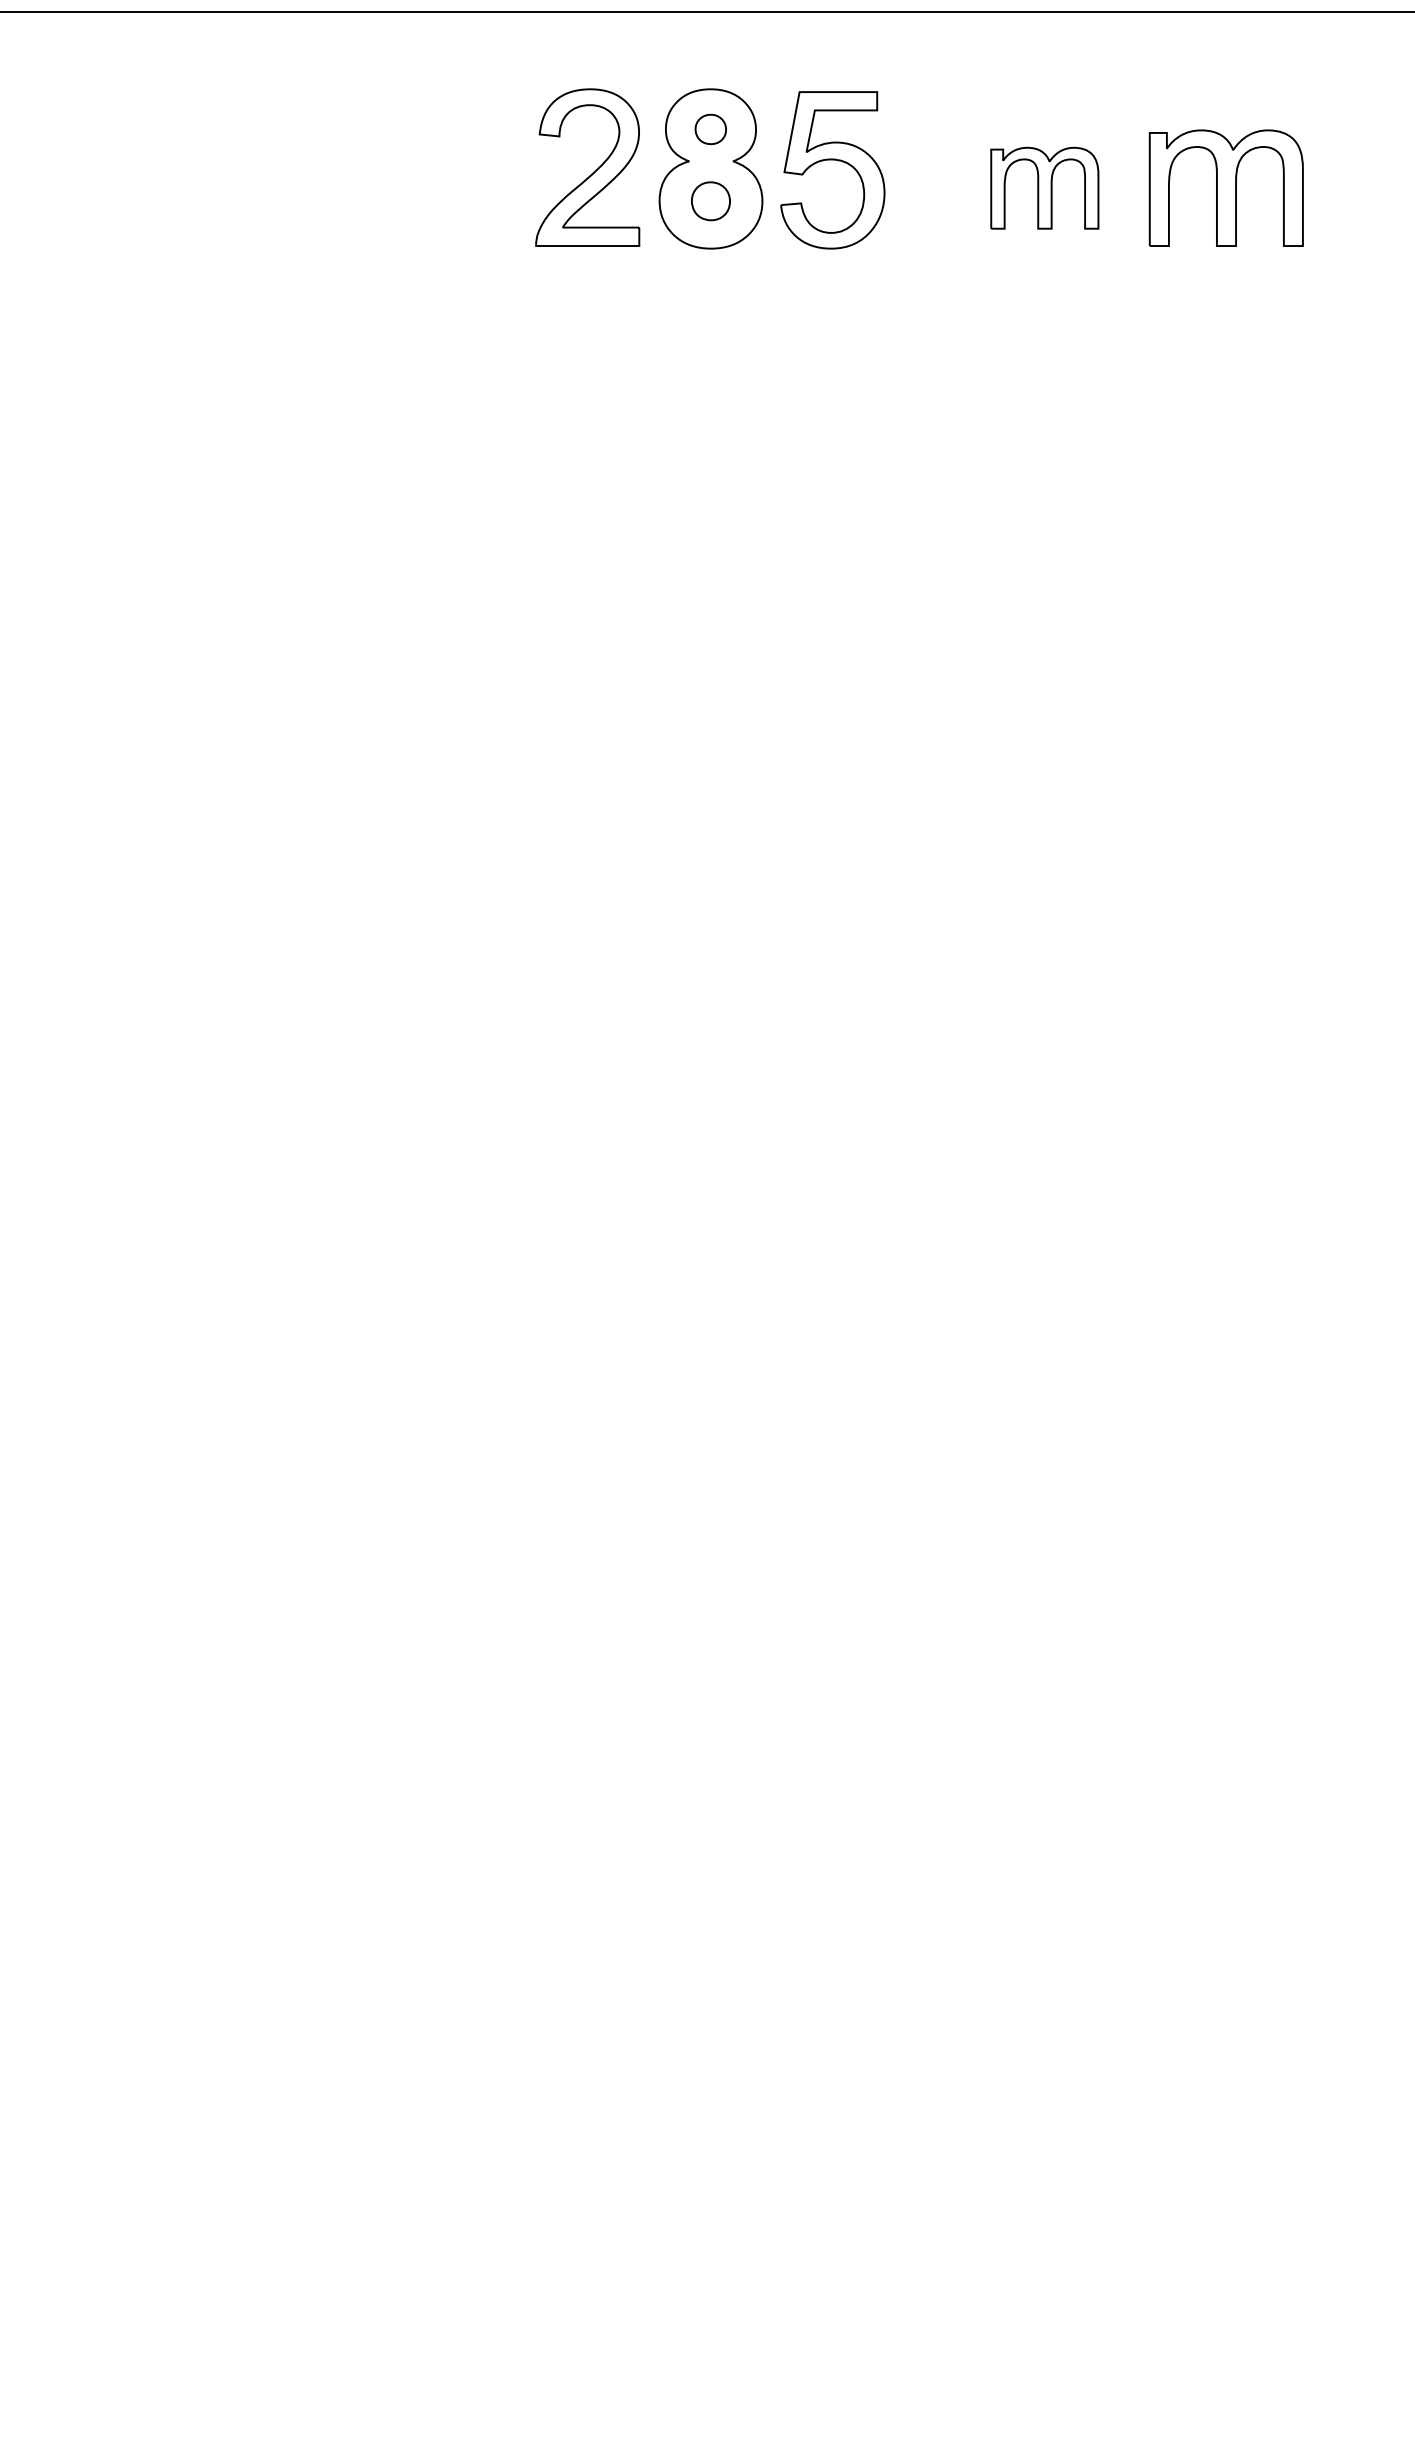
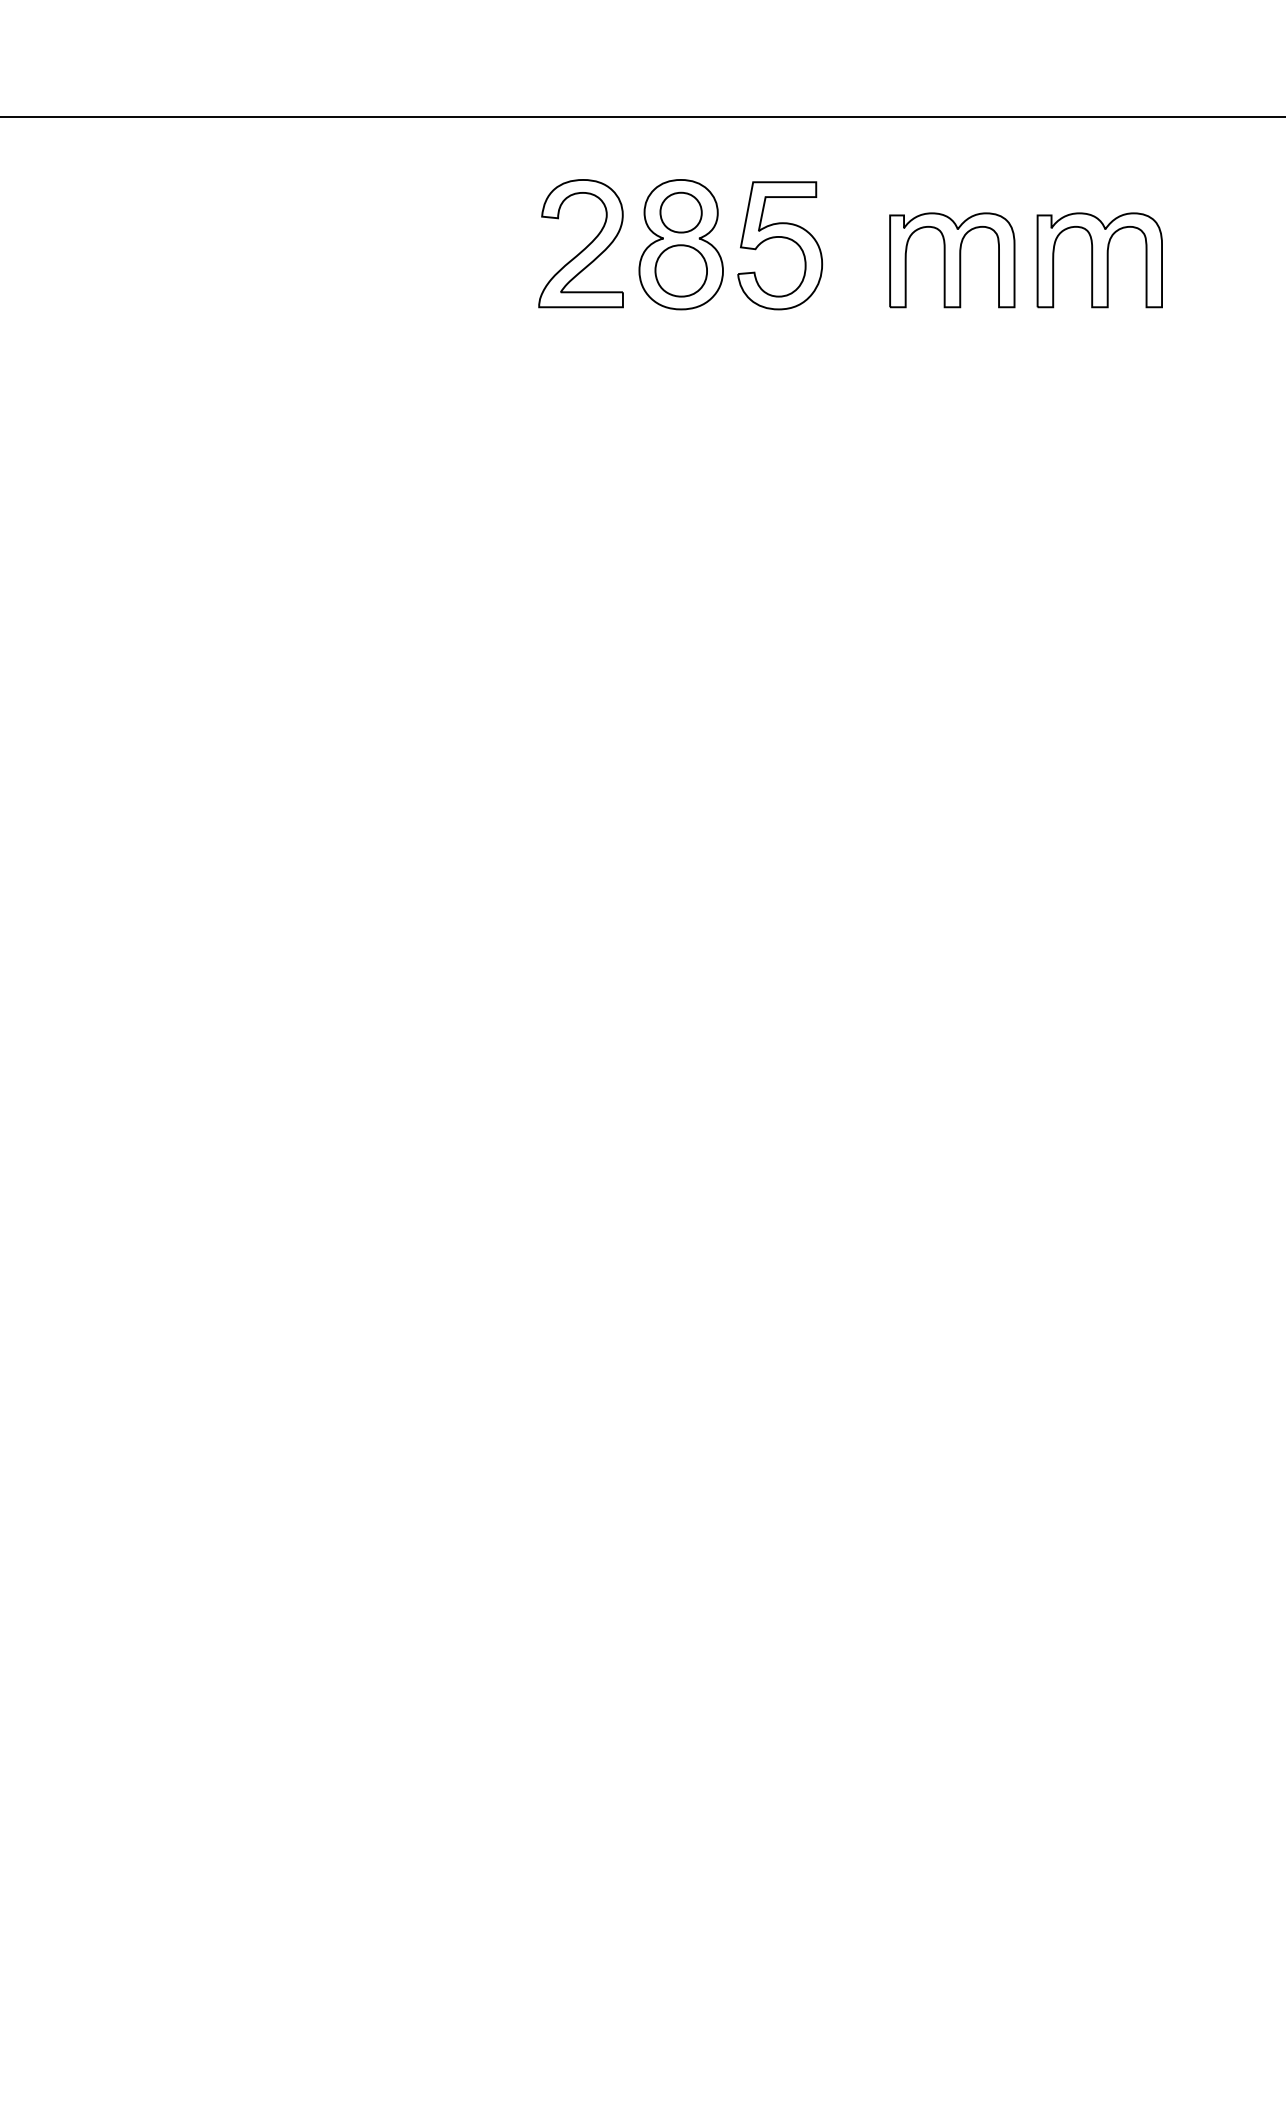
part: (710, 129) -> (680, 212), size x1.67
part: (1044, 188) -> (952, 260), size x1.43
part: (710, 200) -> (680, 270), size x1.67

